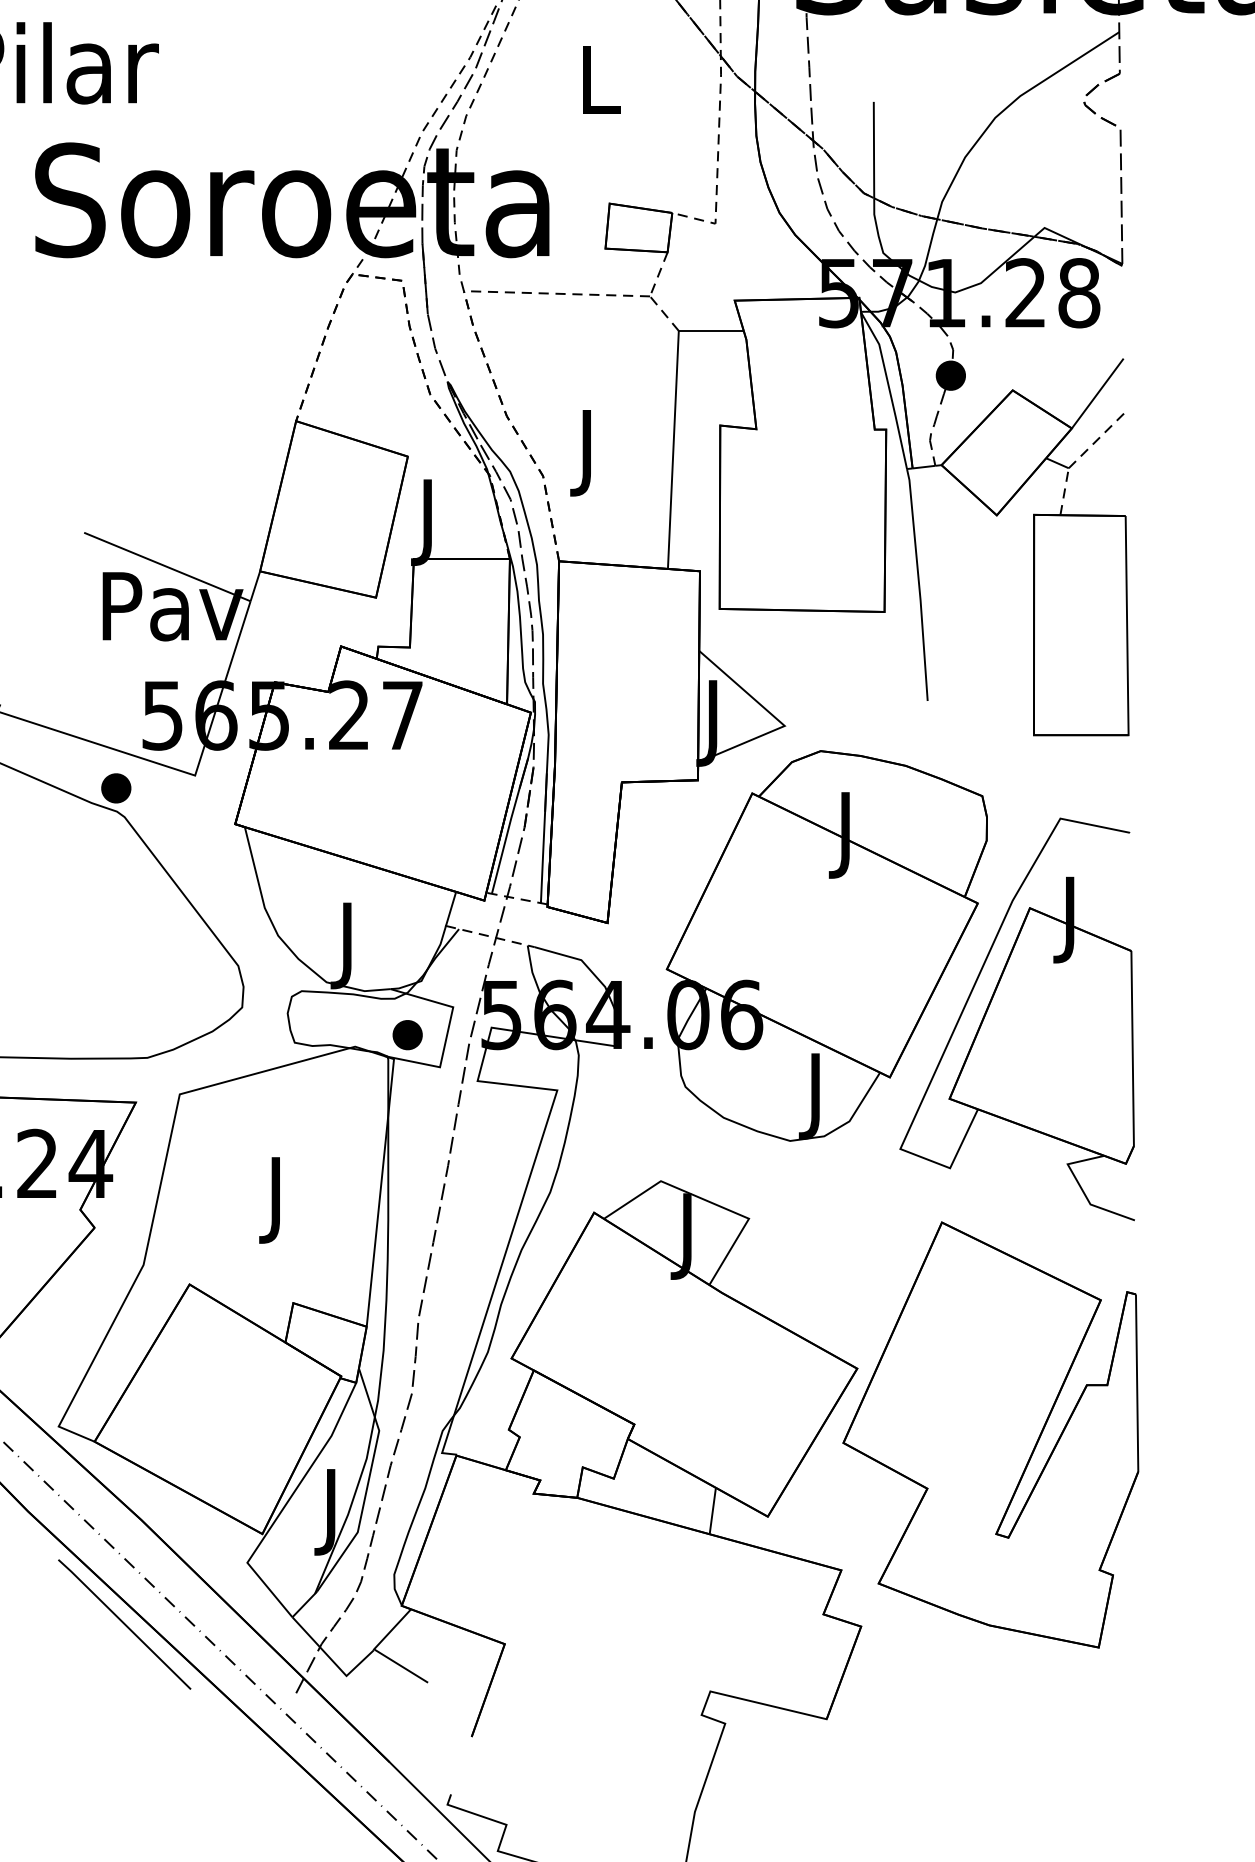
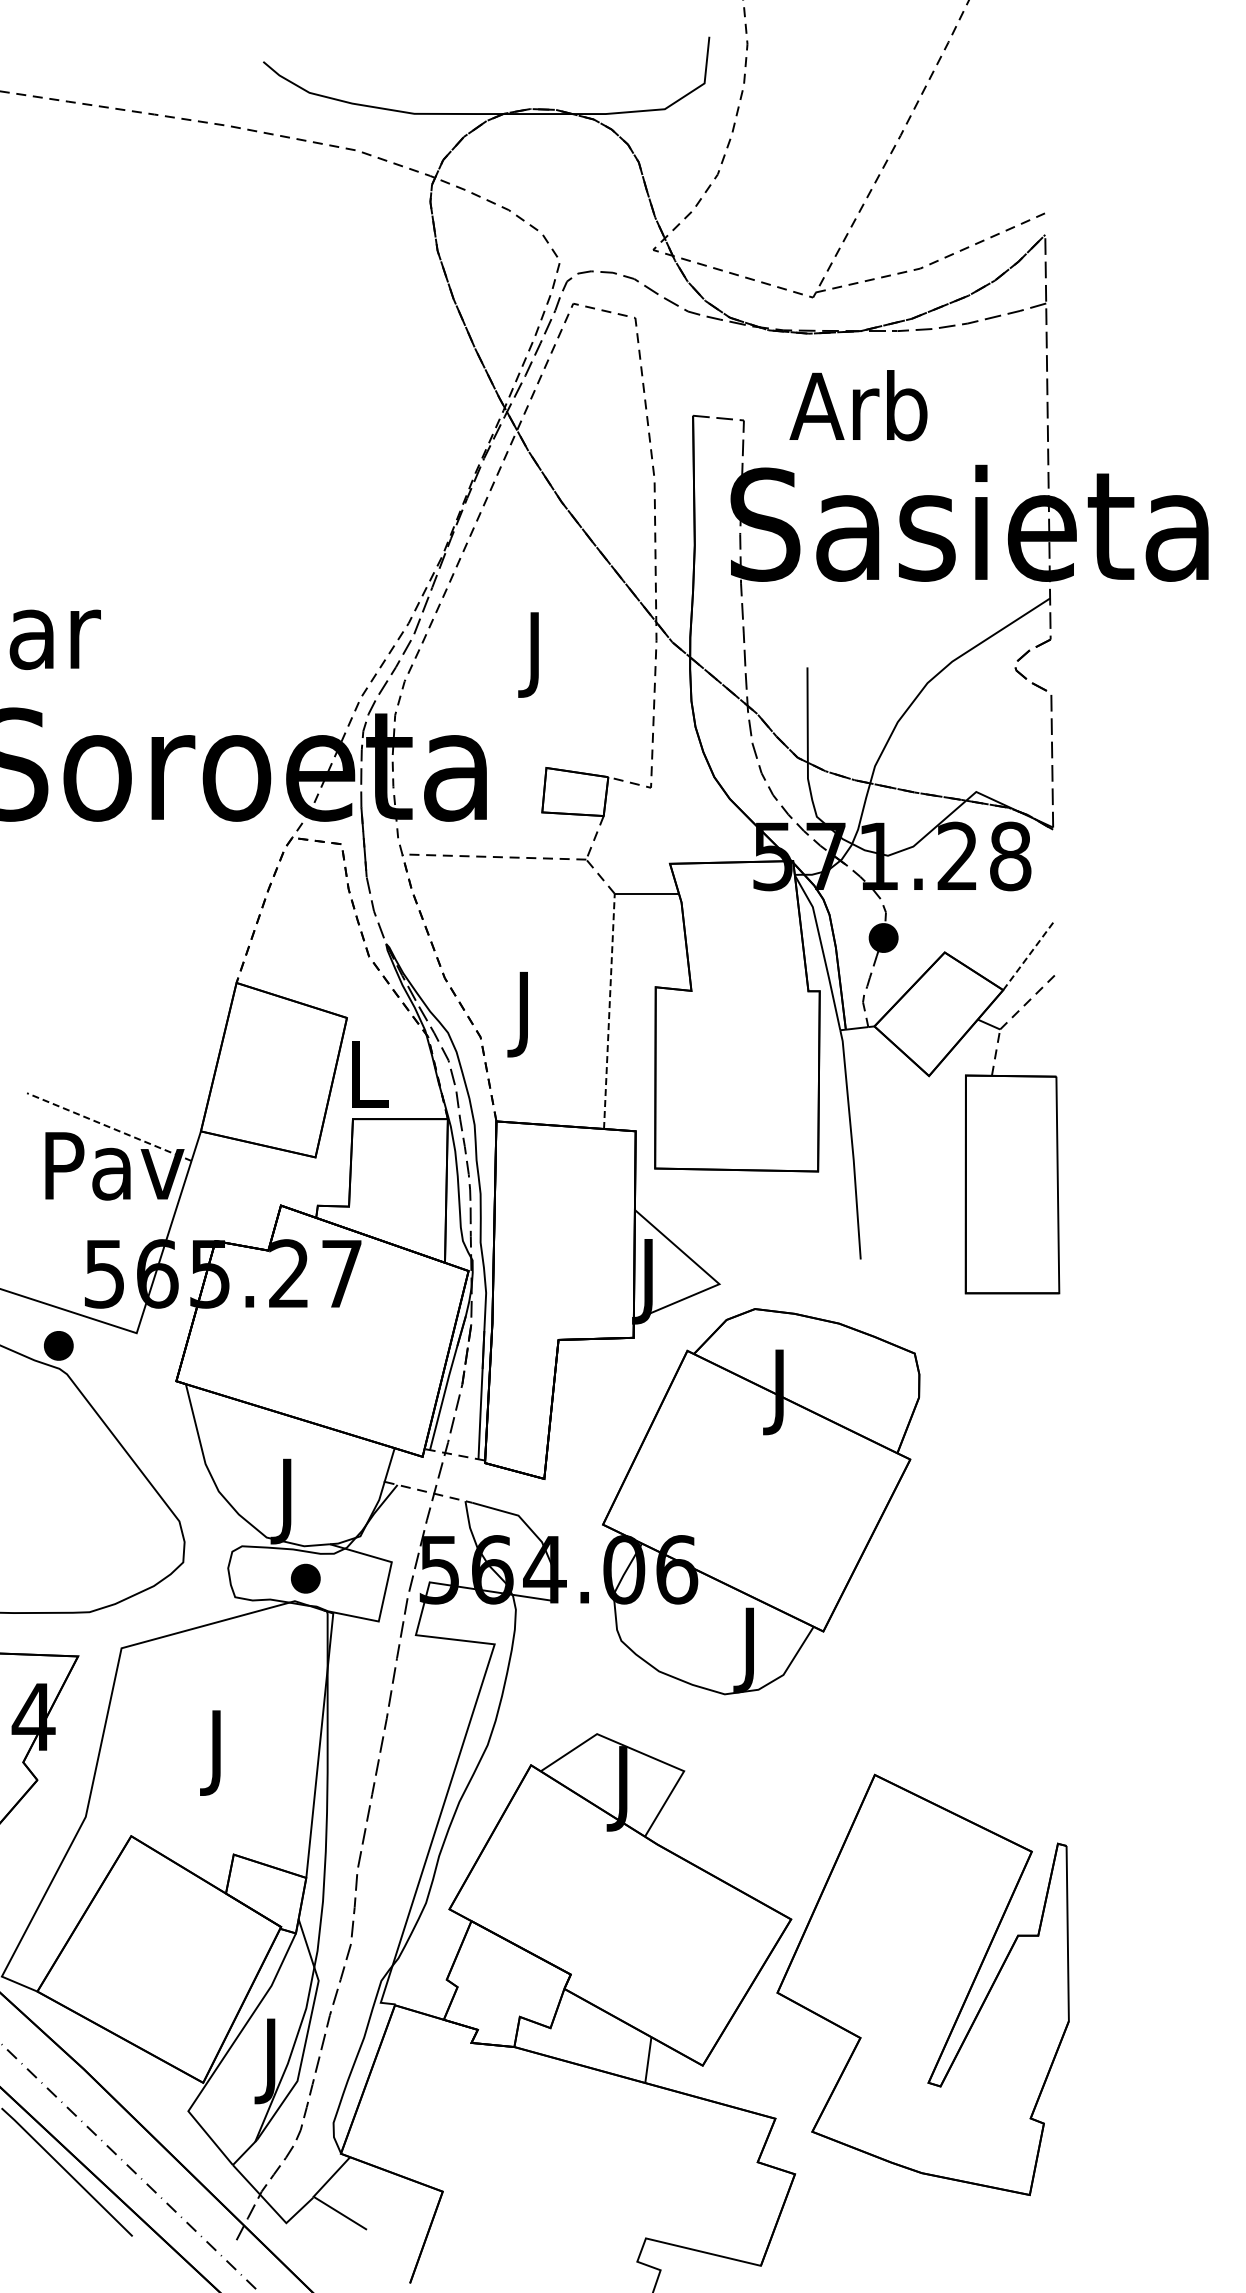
text: (600, 88) -> (537, 654), L -> J
line: (1097, 393) -> (1028, 955), solid -> dashed
line: (673, 450) -> (609, 1011), solid -> dashed
text: (430, 522) -> (369, 1083), J -> L
line: (167, 567) -> (109, 1127), solid -> dashed
part: (1016, 1018) -> (948, 1573), removed
part: (407, 1034) -> (305, 1578), moved

